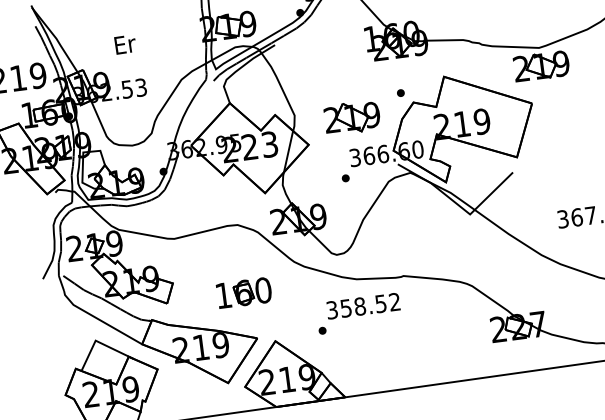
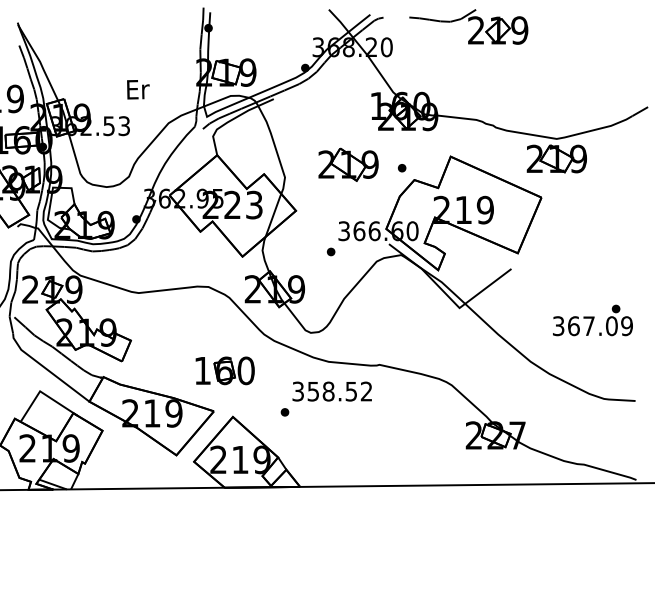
text: (125, 44) -> (138, 89), moved
part: (352, 117) -> (348, 164), moved
part: (243, 292) -> (224, 370), moved

